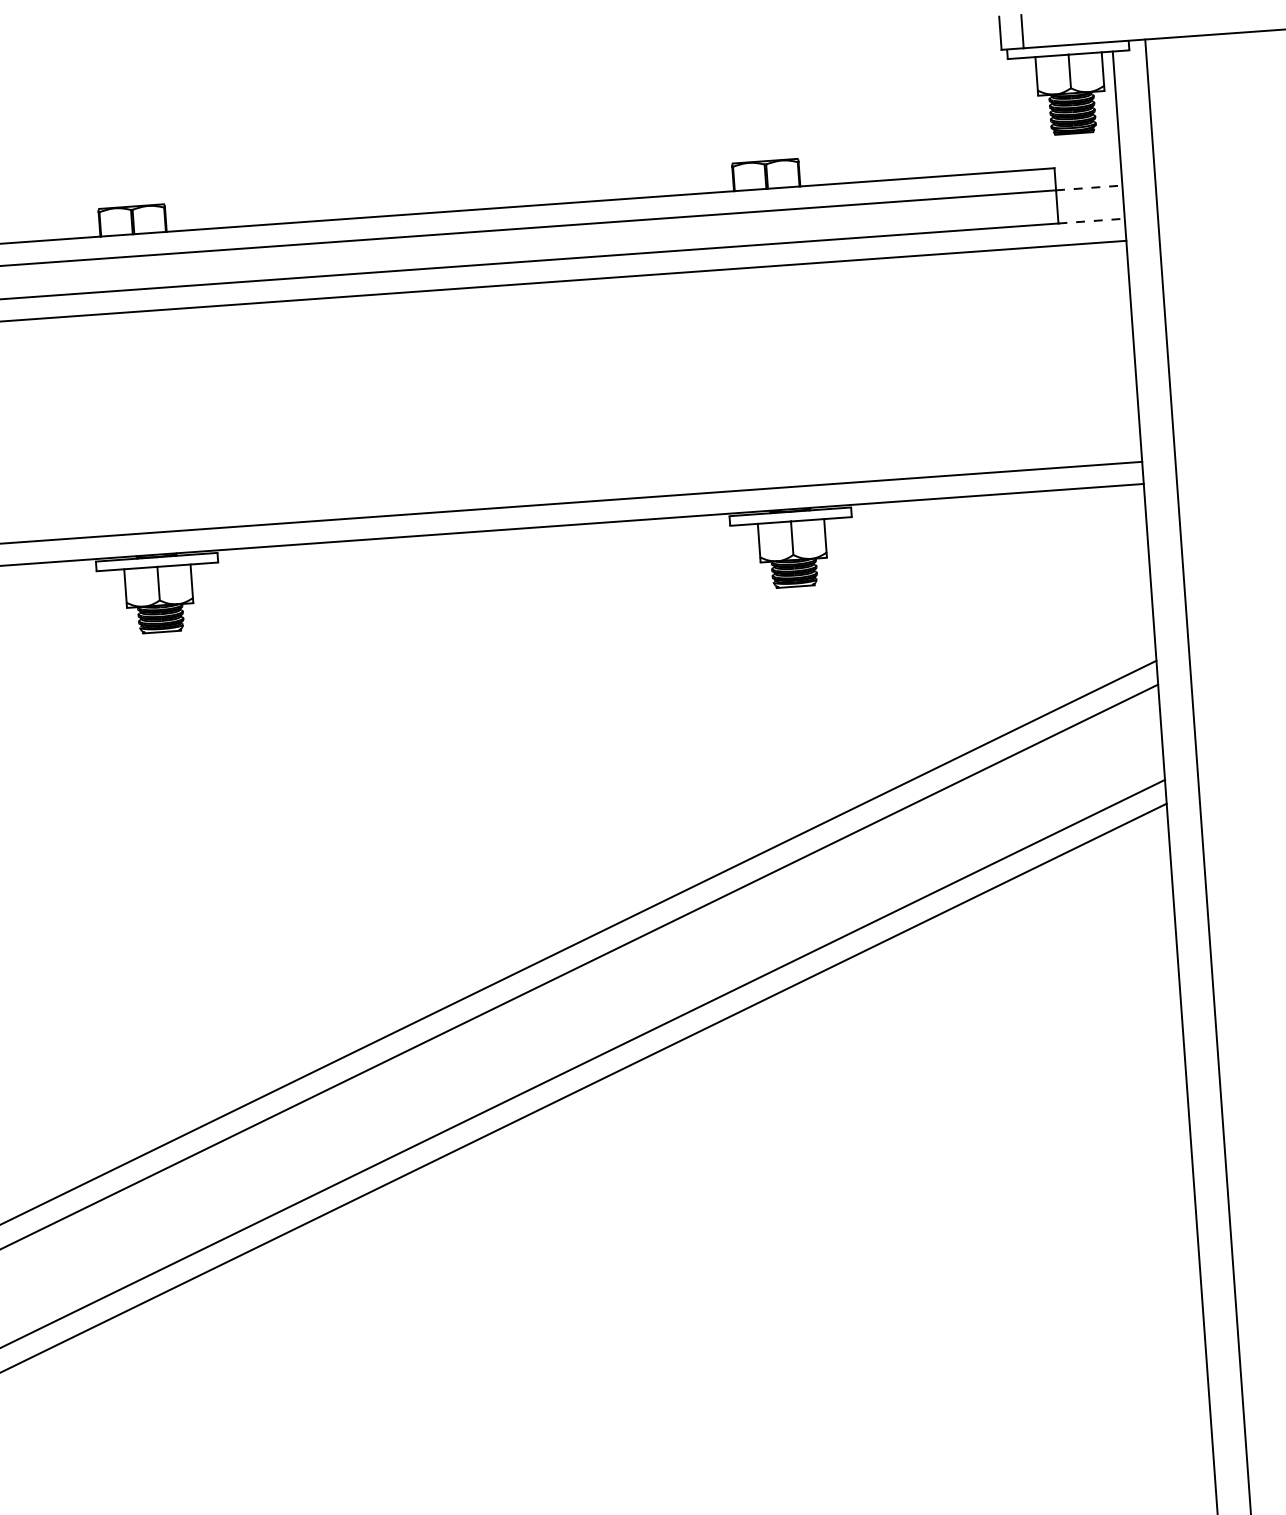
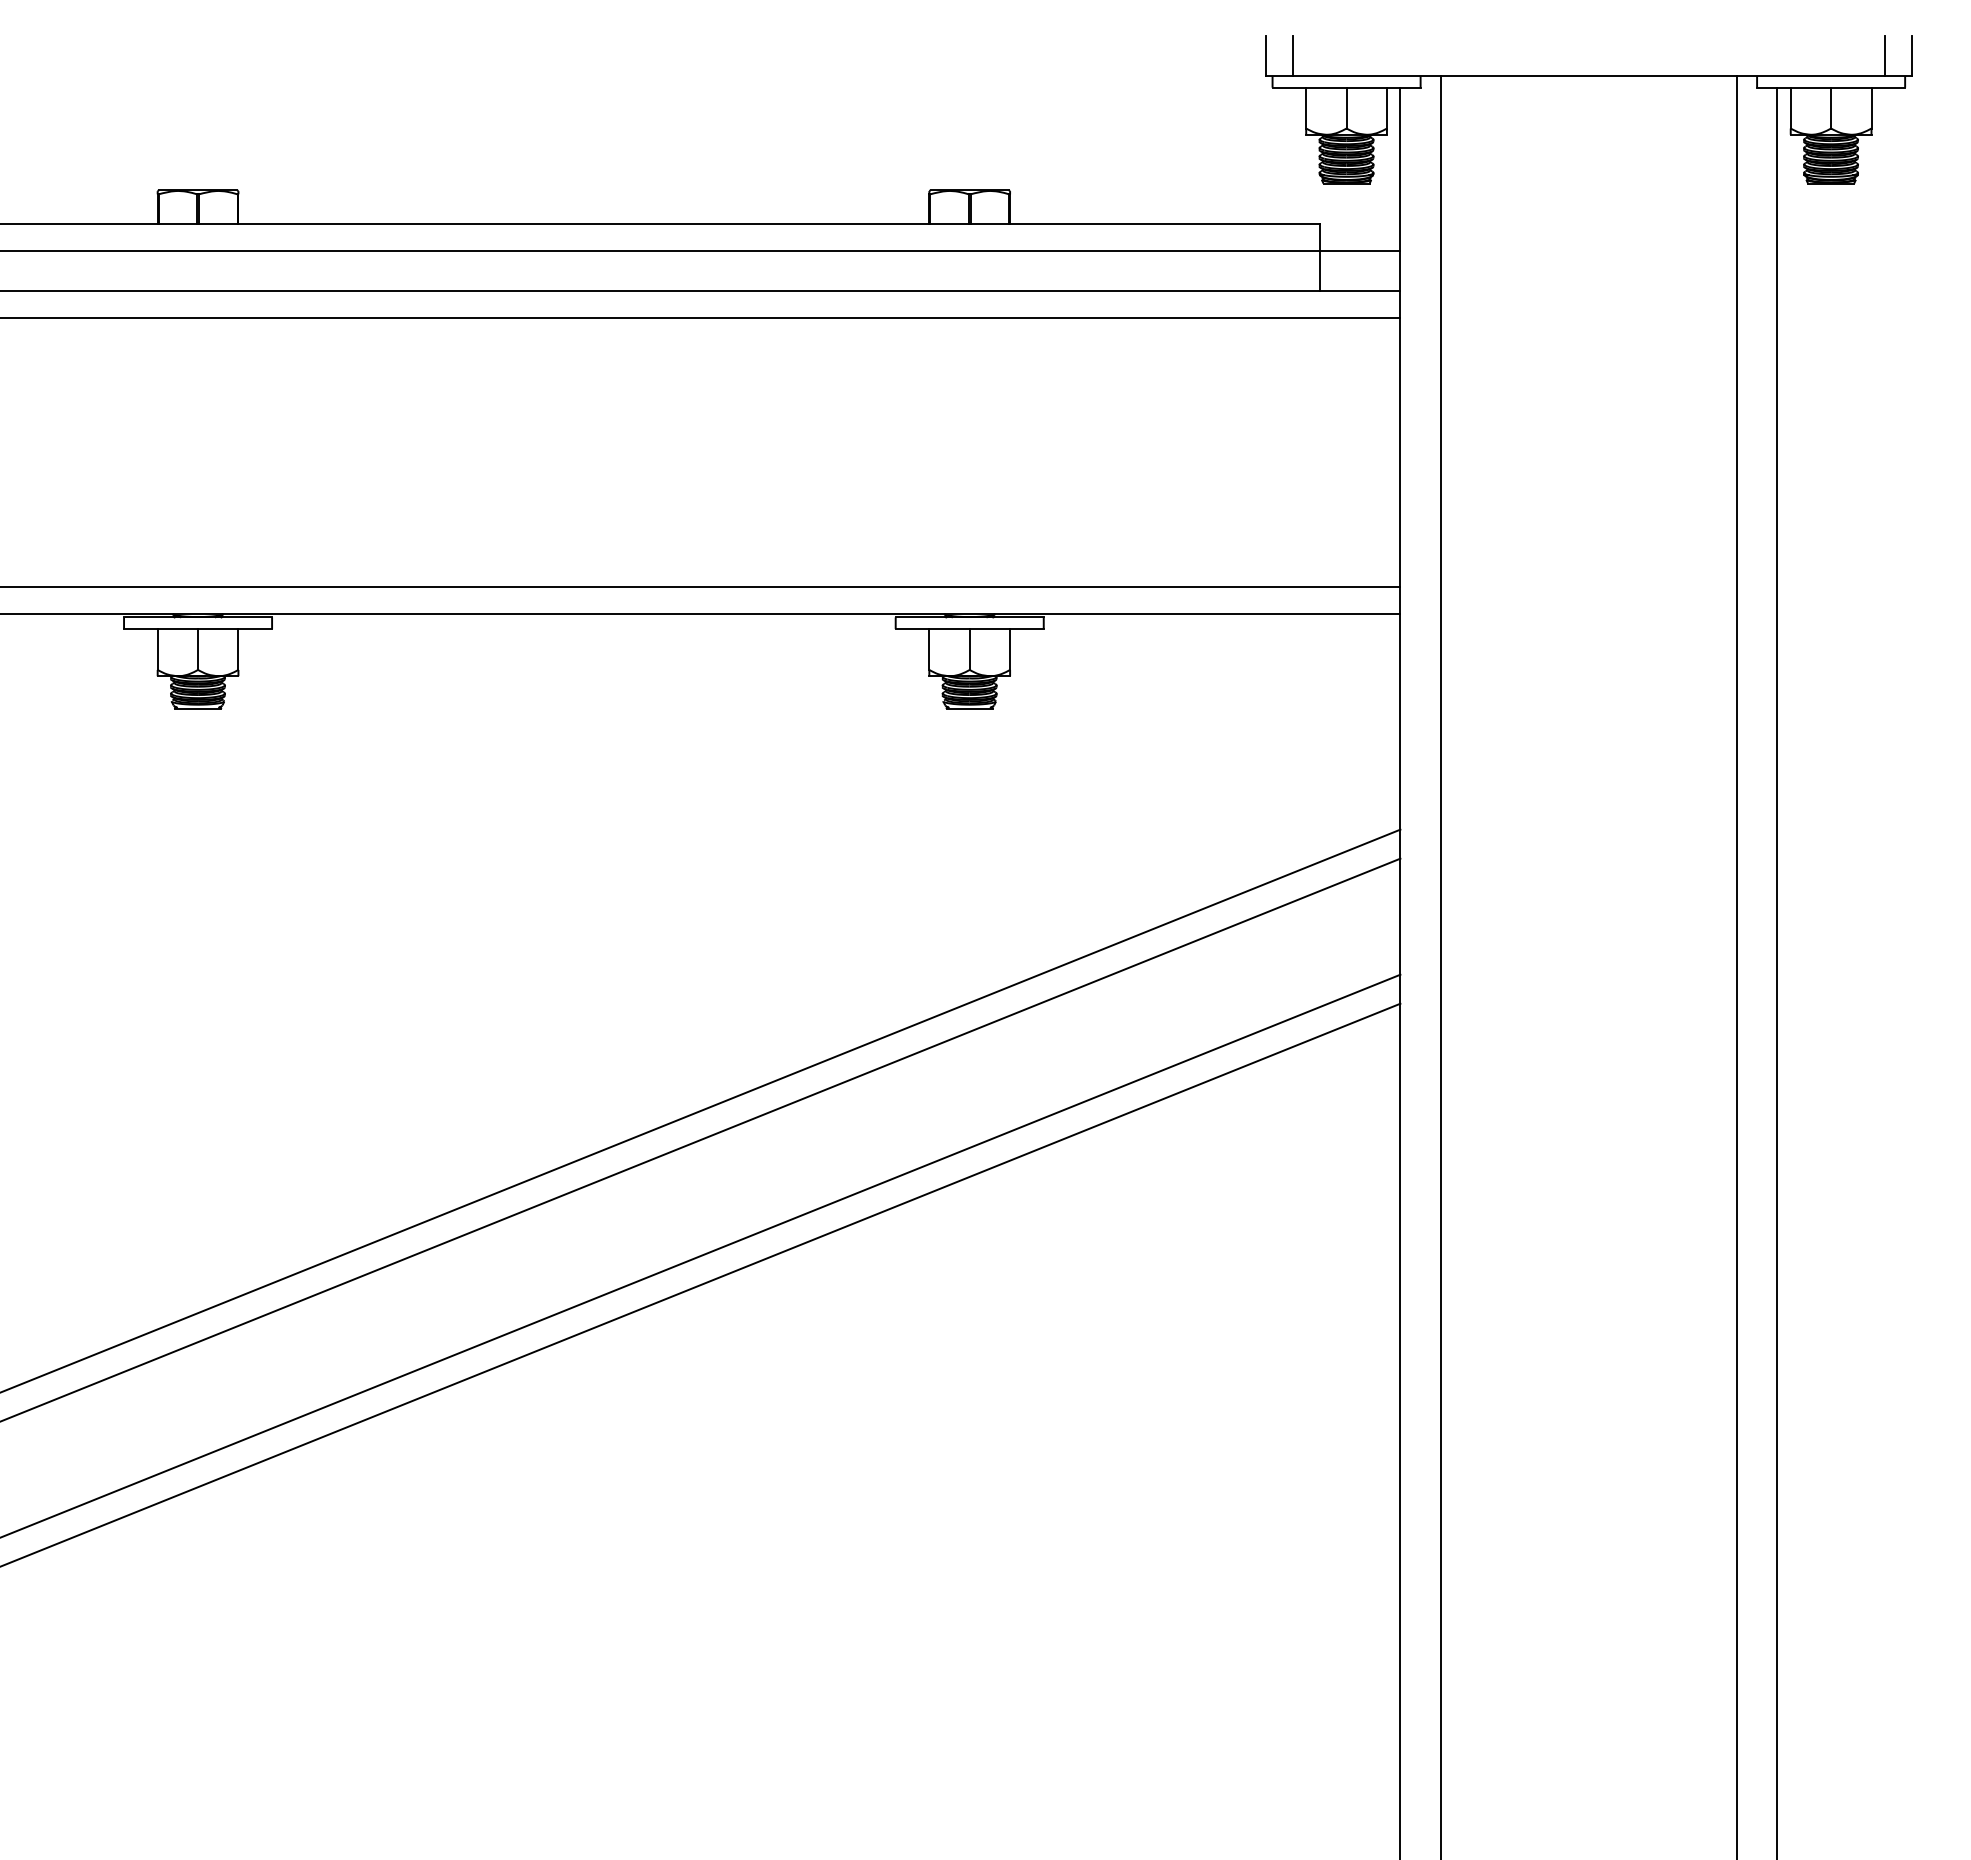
line: (1089, 187) -> (1360, 250), dashed -> solid
line: (1092, 221) -> (1360, 291), dashed -> solid

